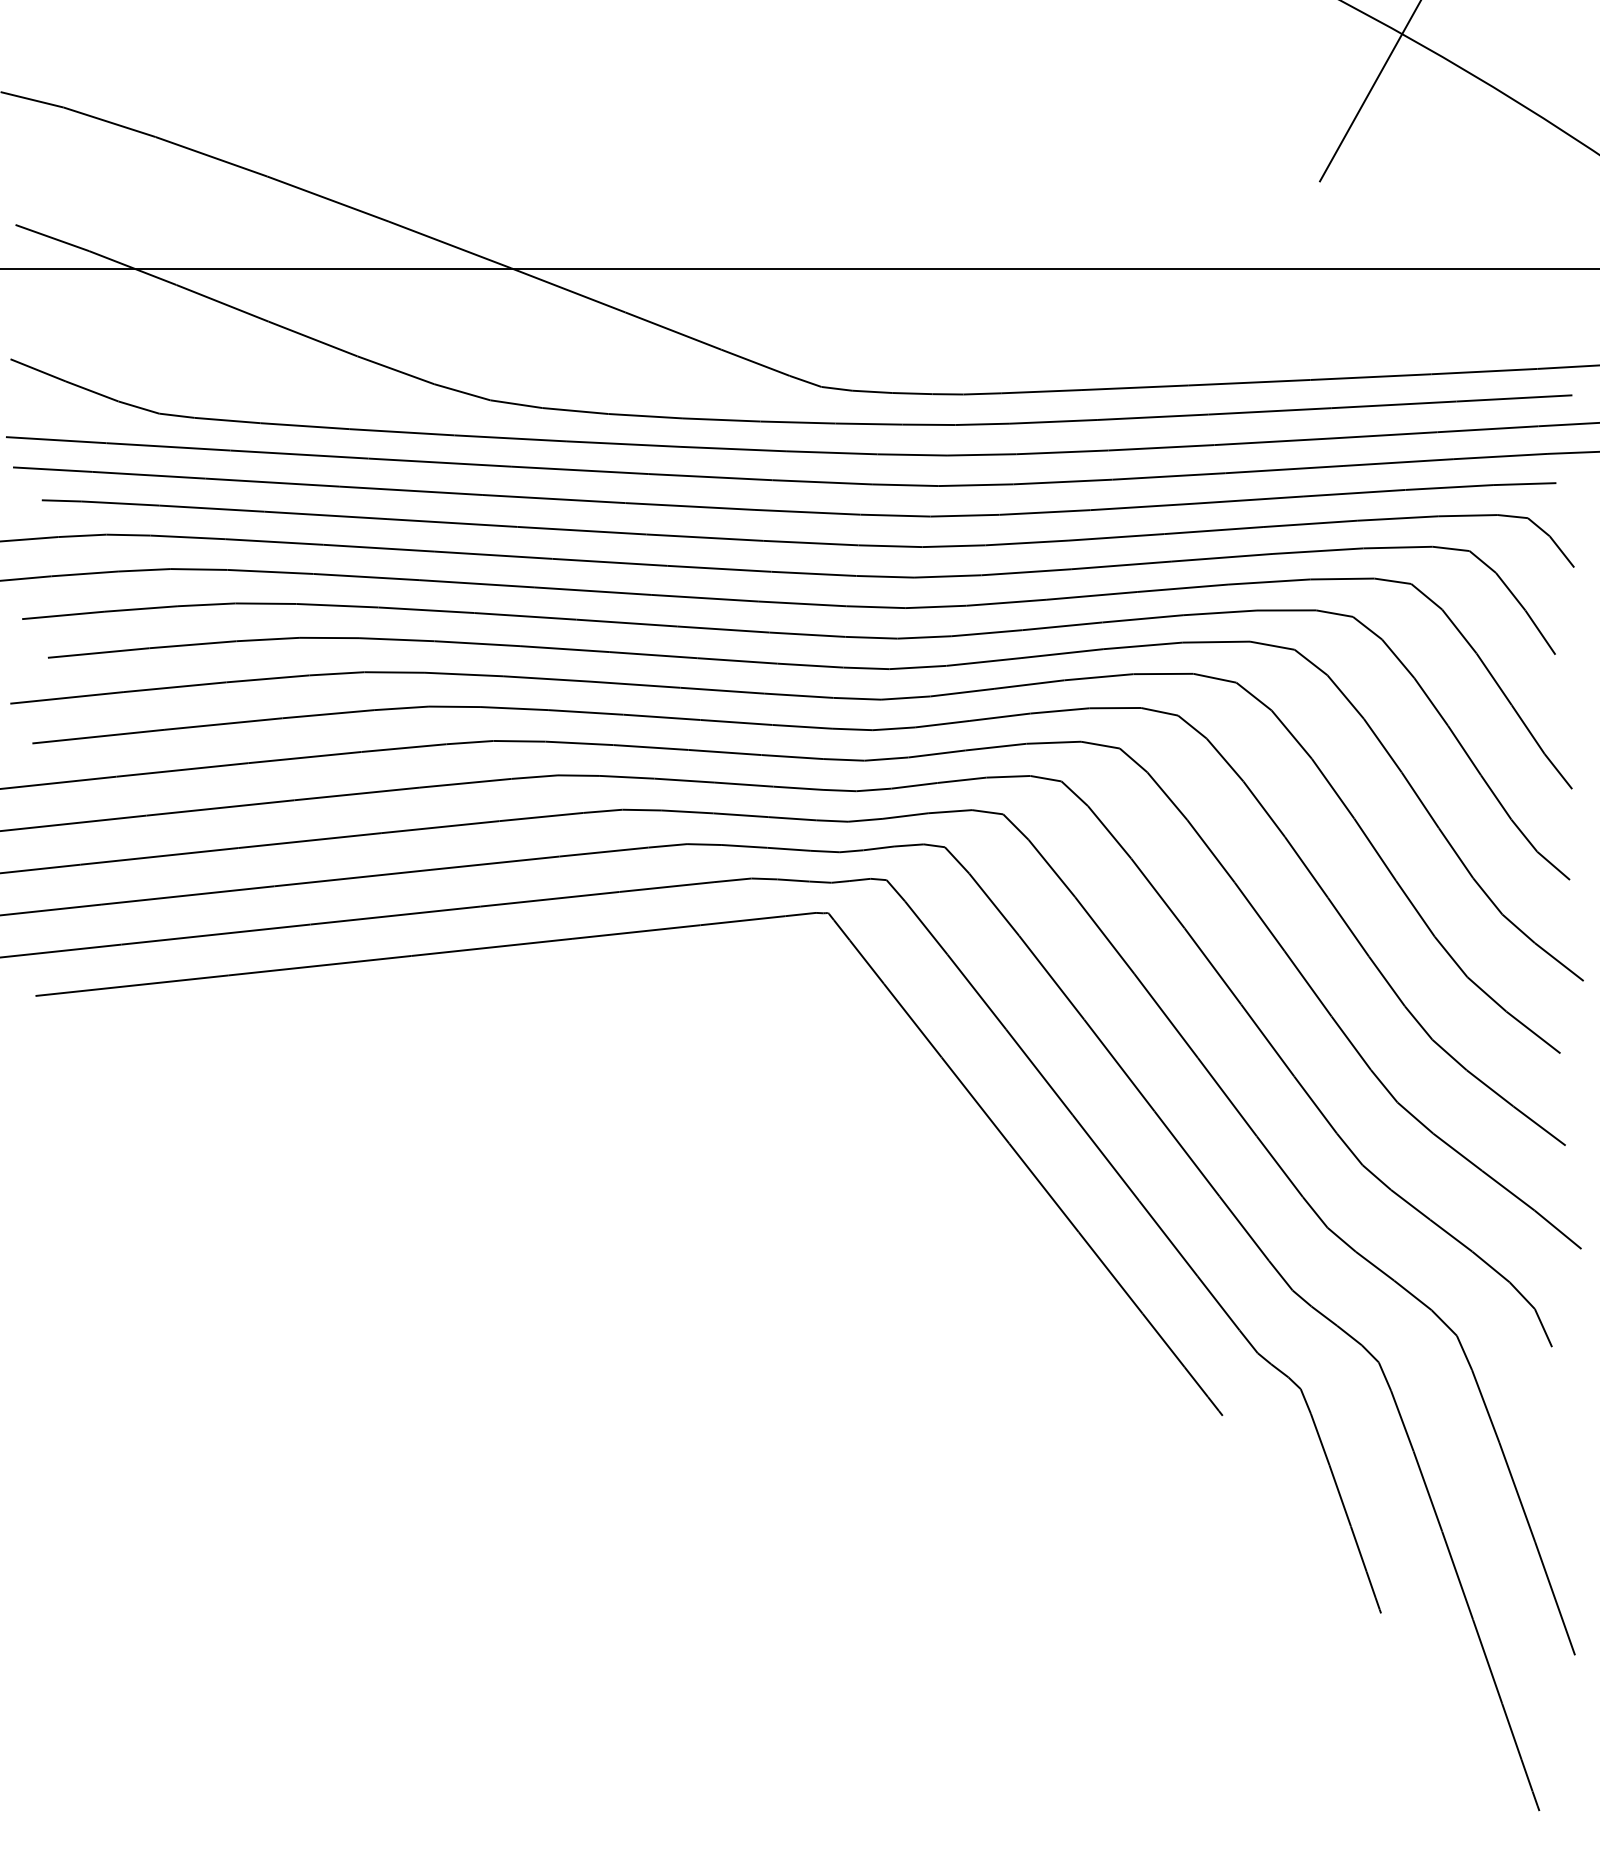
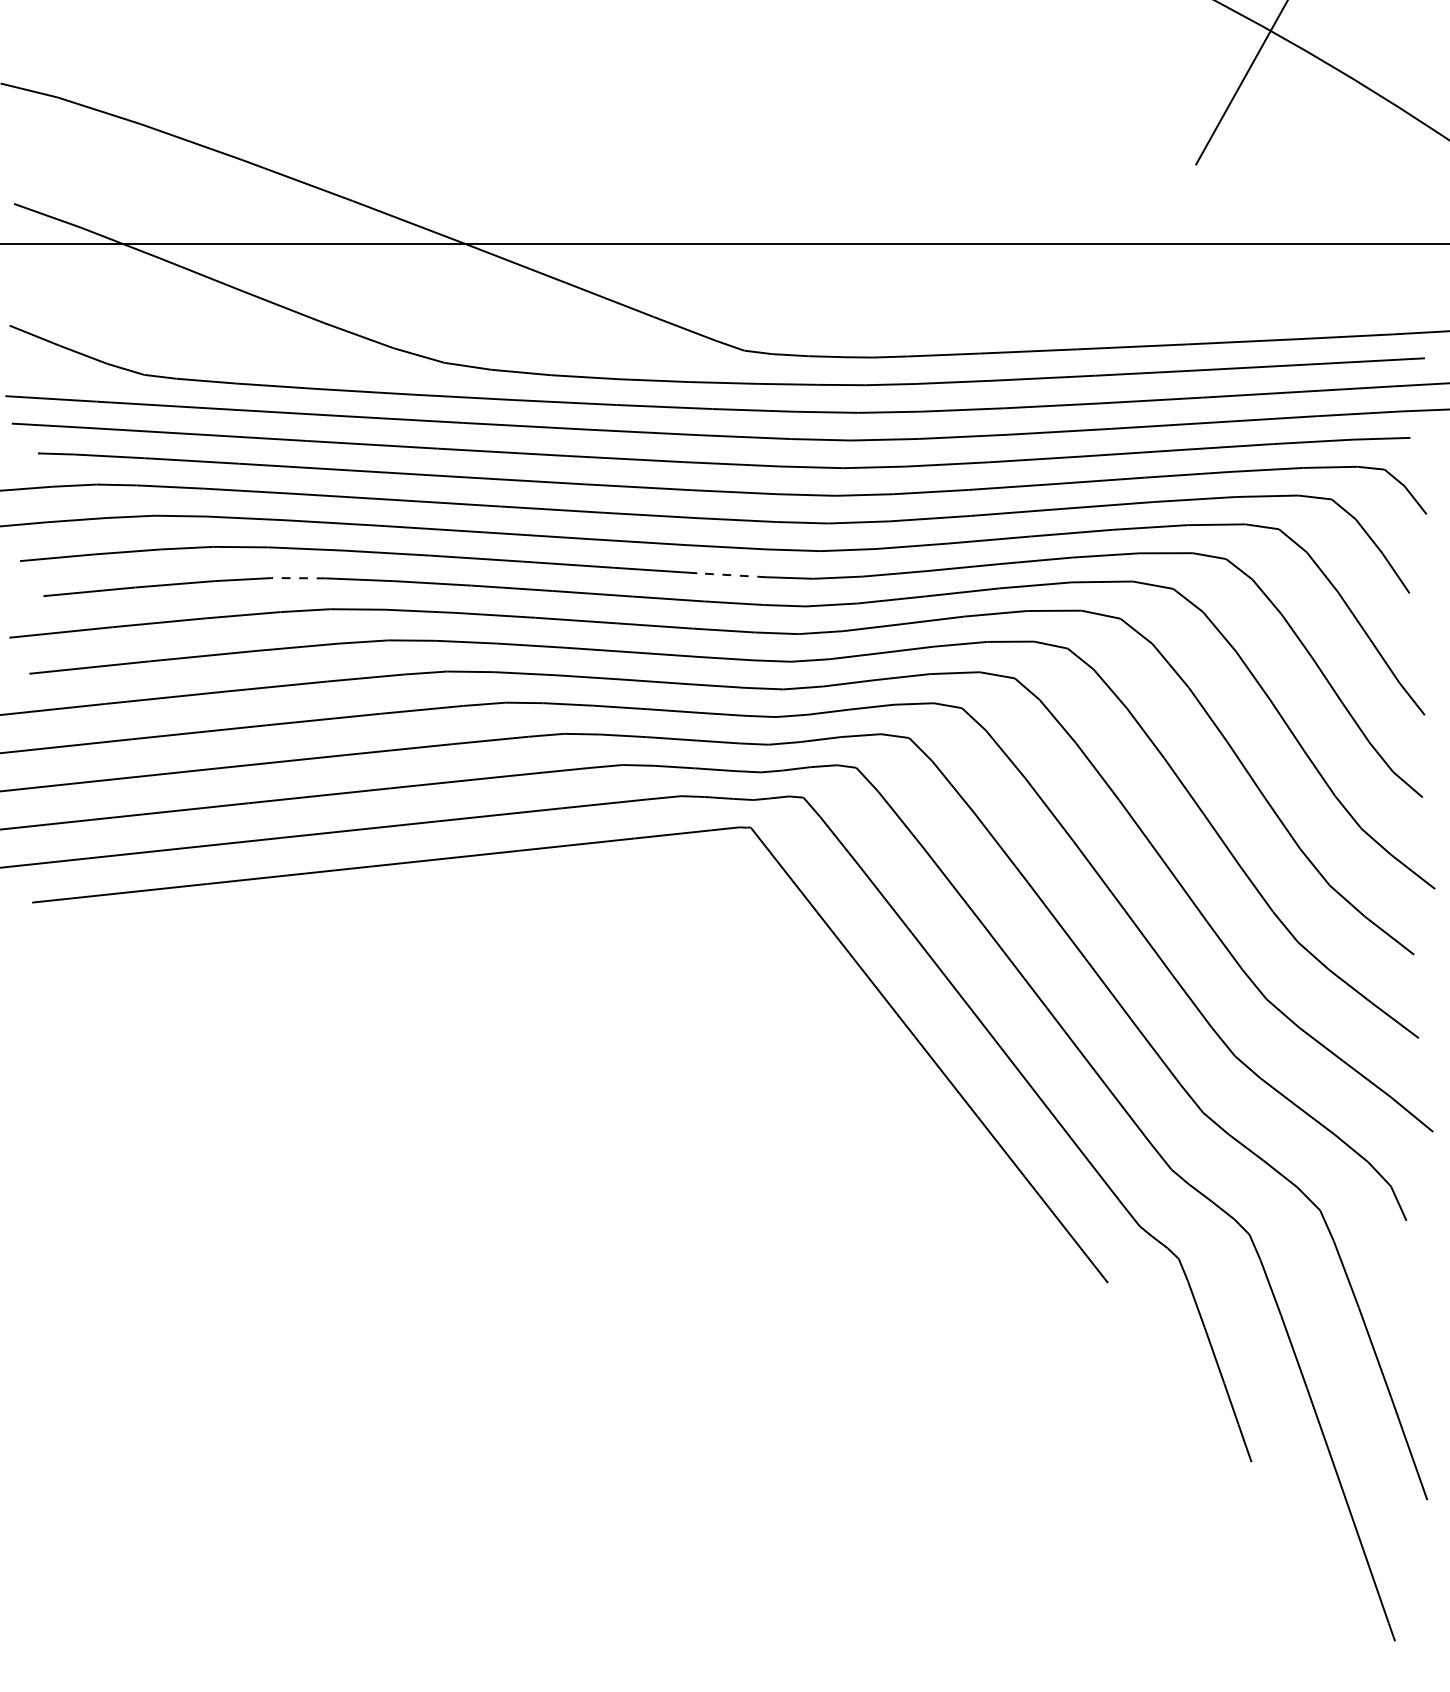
line: (807, 635) -> (731, 575), solid -> dashed
line: (329, 638) -> (298, 578), solid -> dashed

